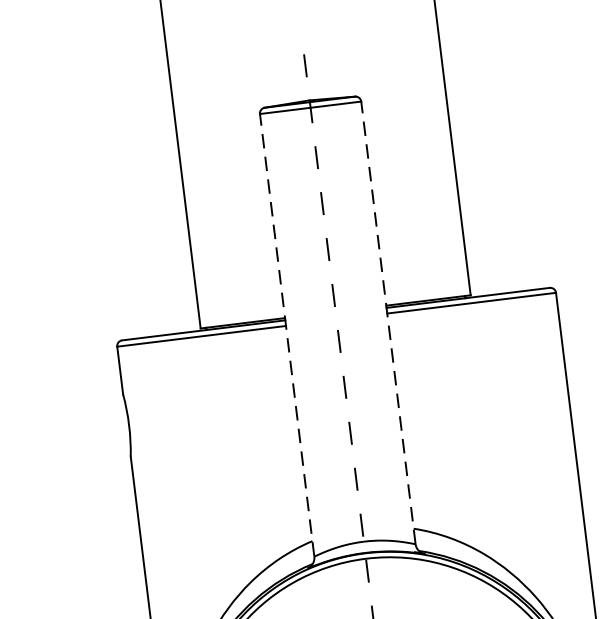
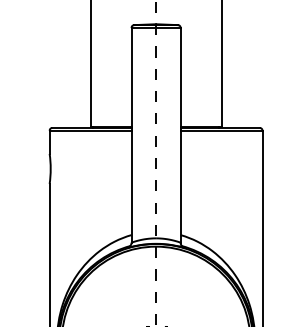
line: (387, 321) -> (180, 134), dashed -> solid
line: (286, 333) -> (131, 134), dashed -> solid

